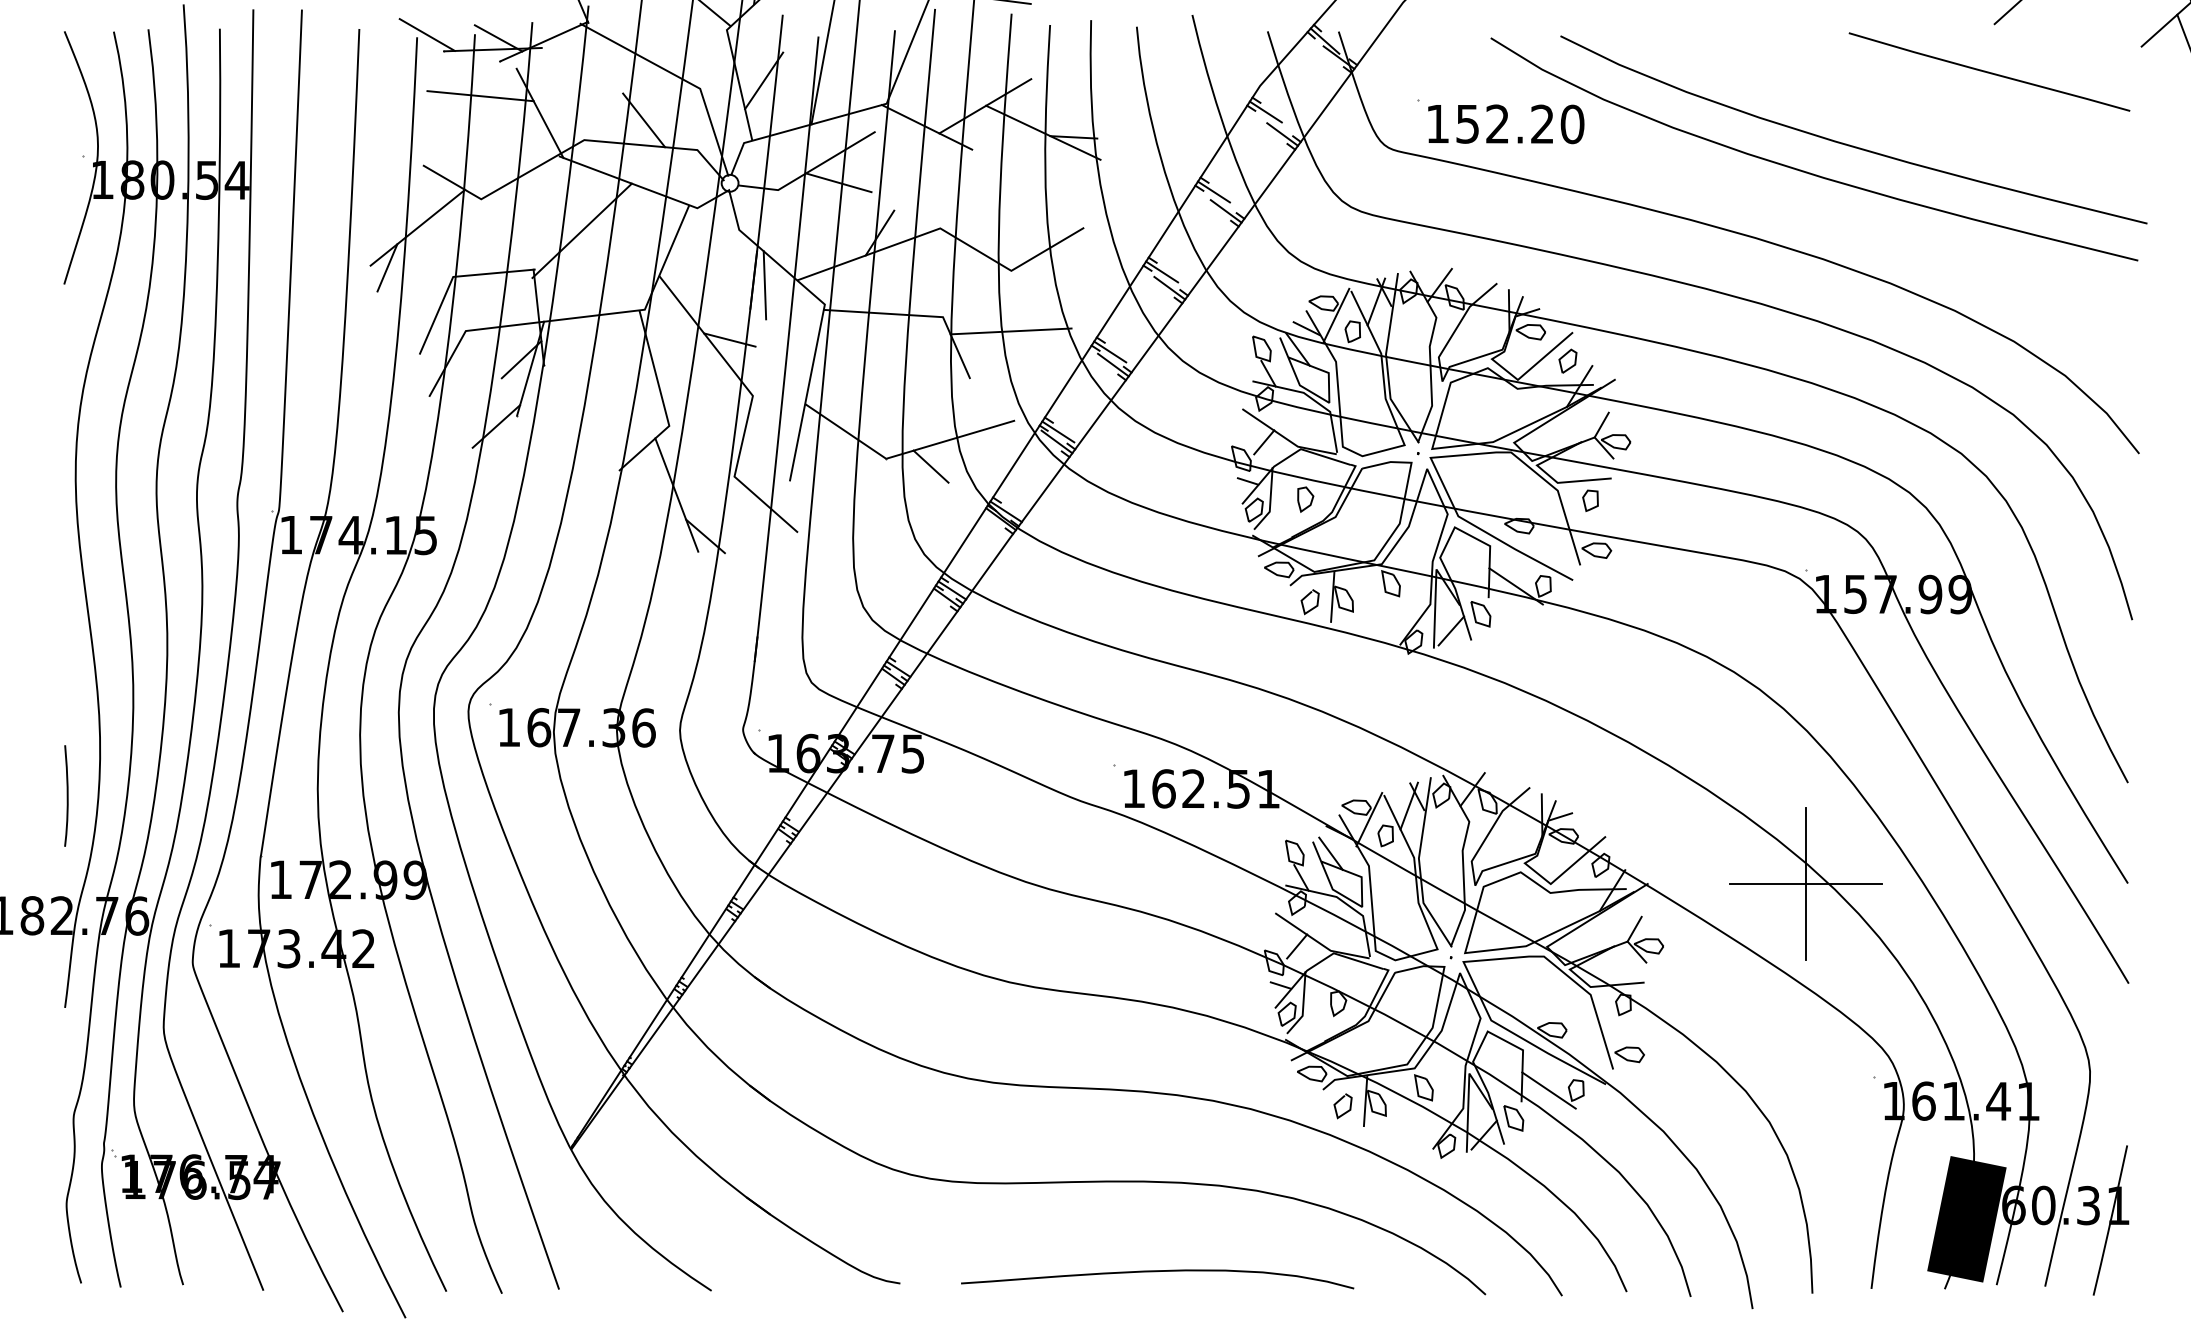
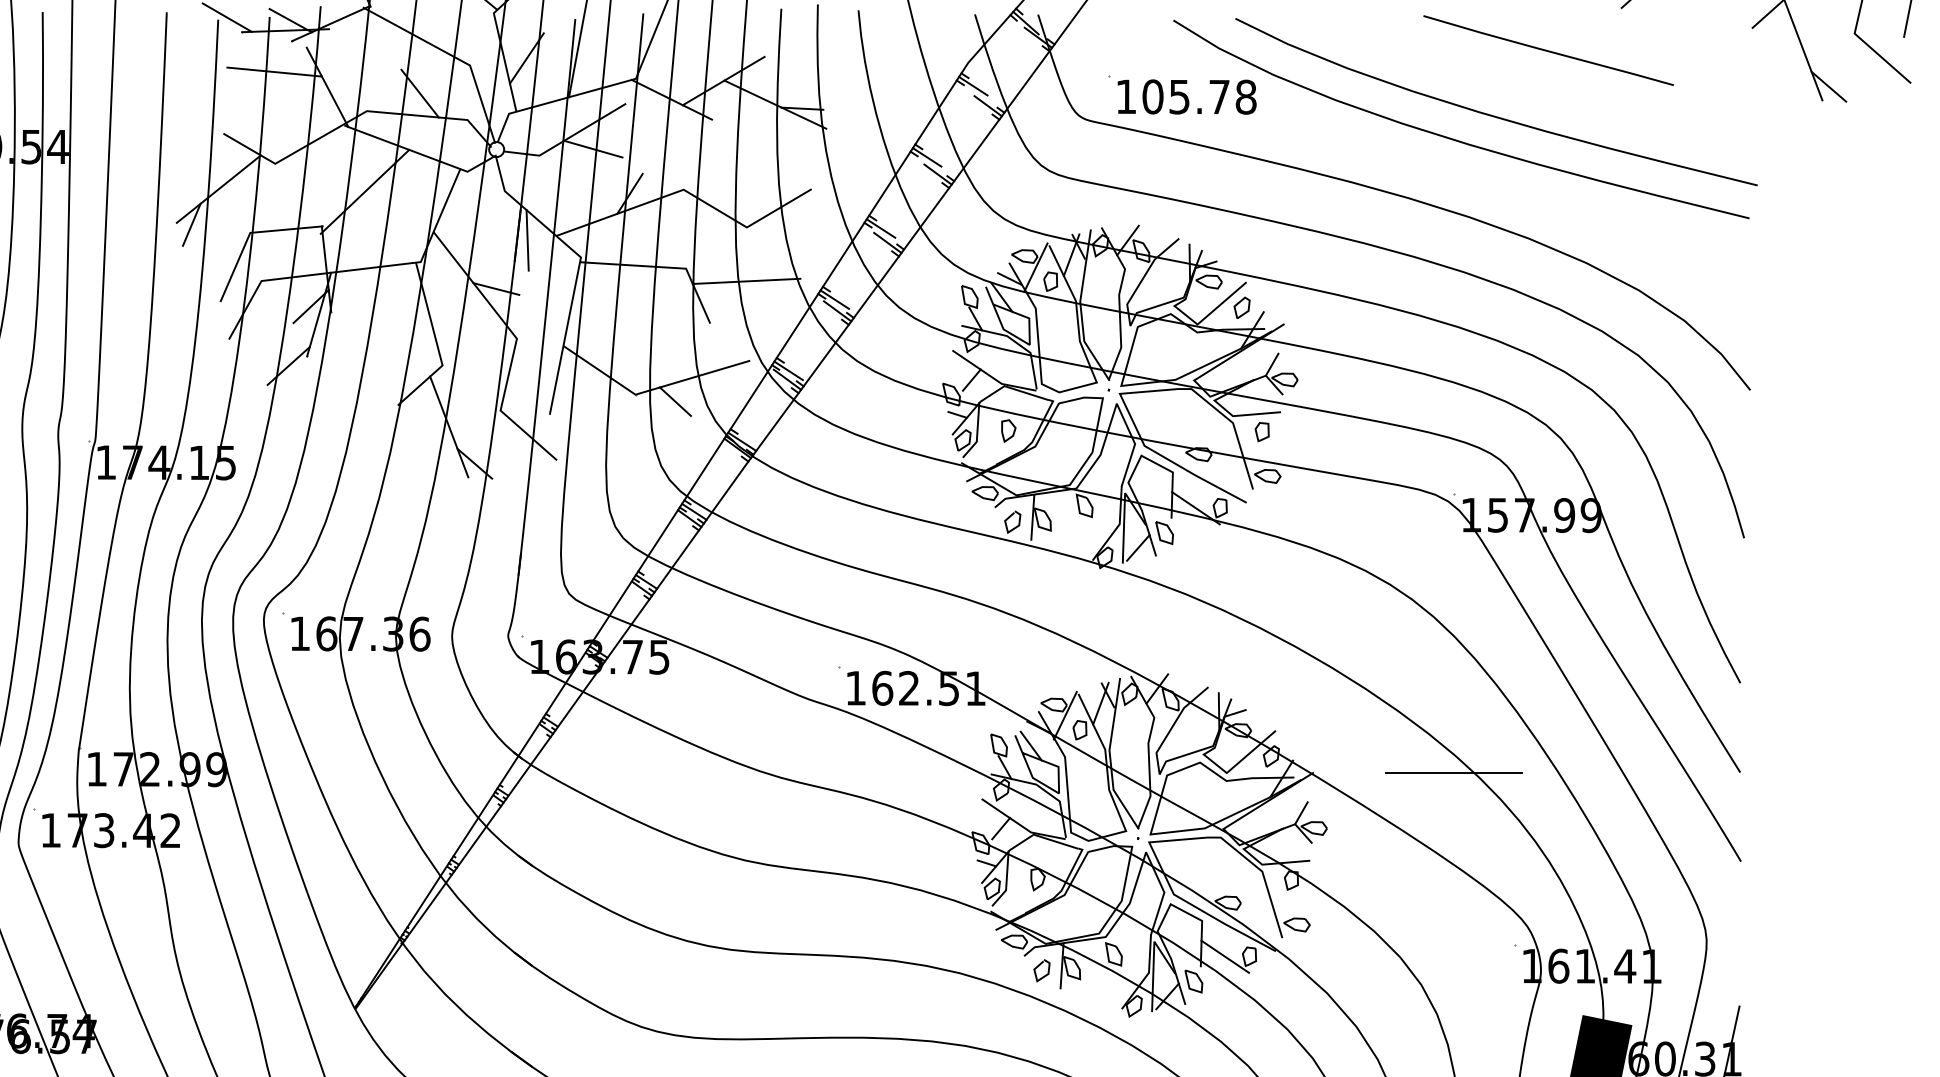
curve: (1989, 71) -> (1548, 50), moved
text: (1520, 123) -> (1199, 96), 152.20 -> 105.78
line: (1806, 883) -> (1454, 772), removed

